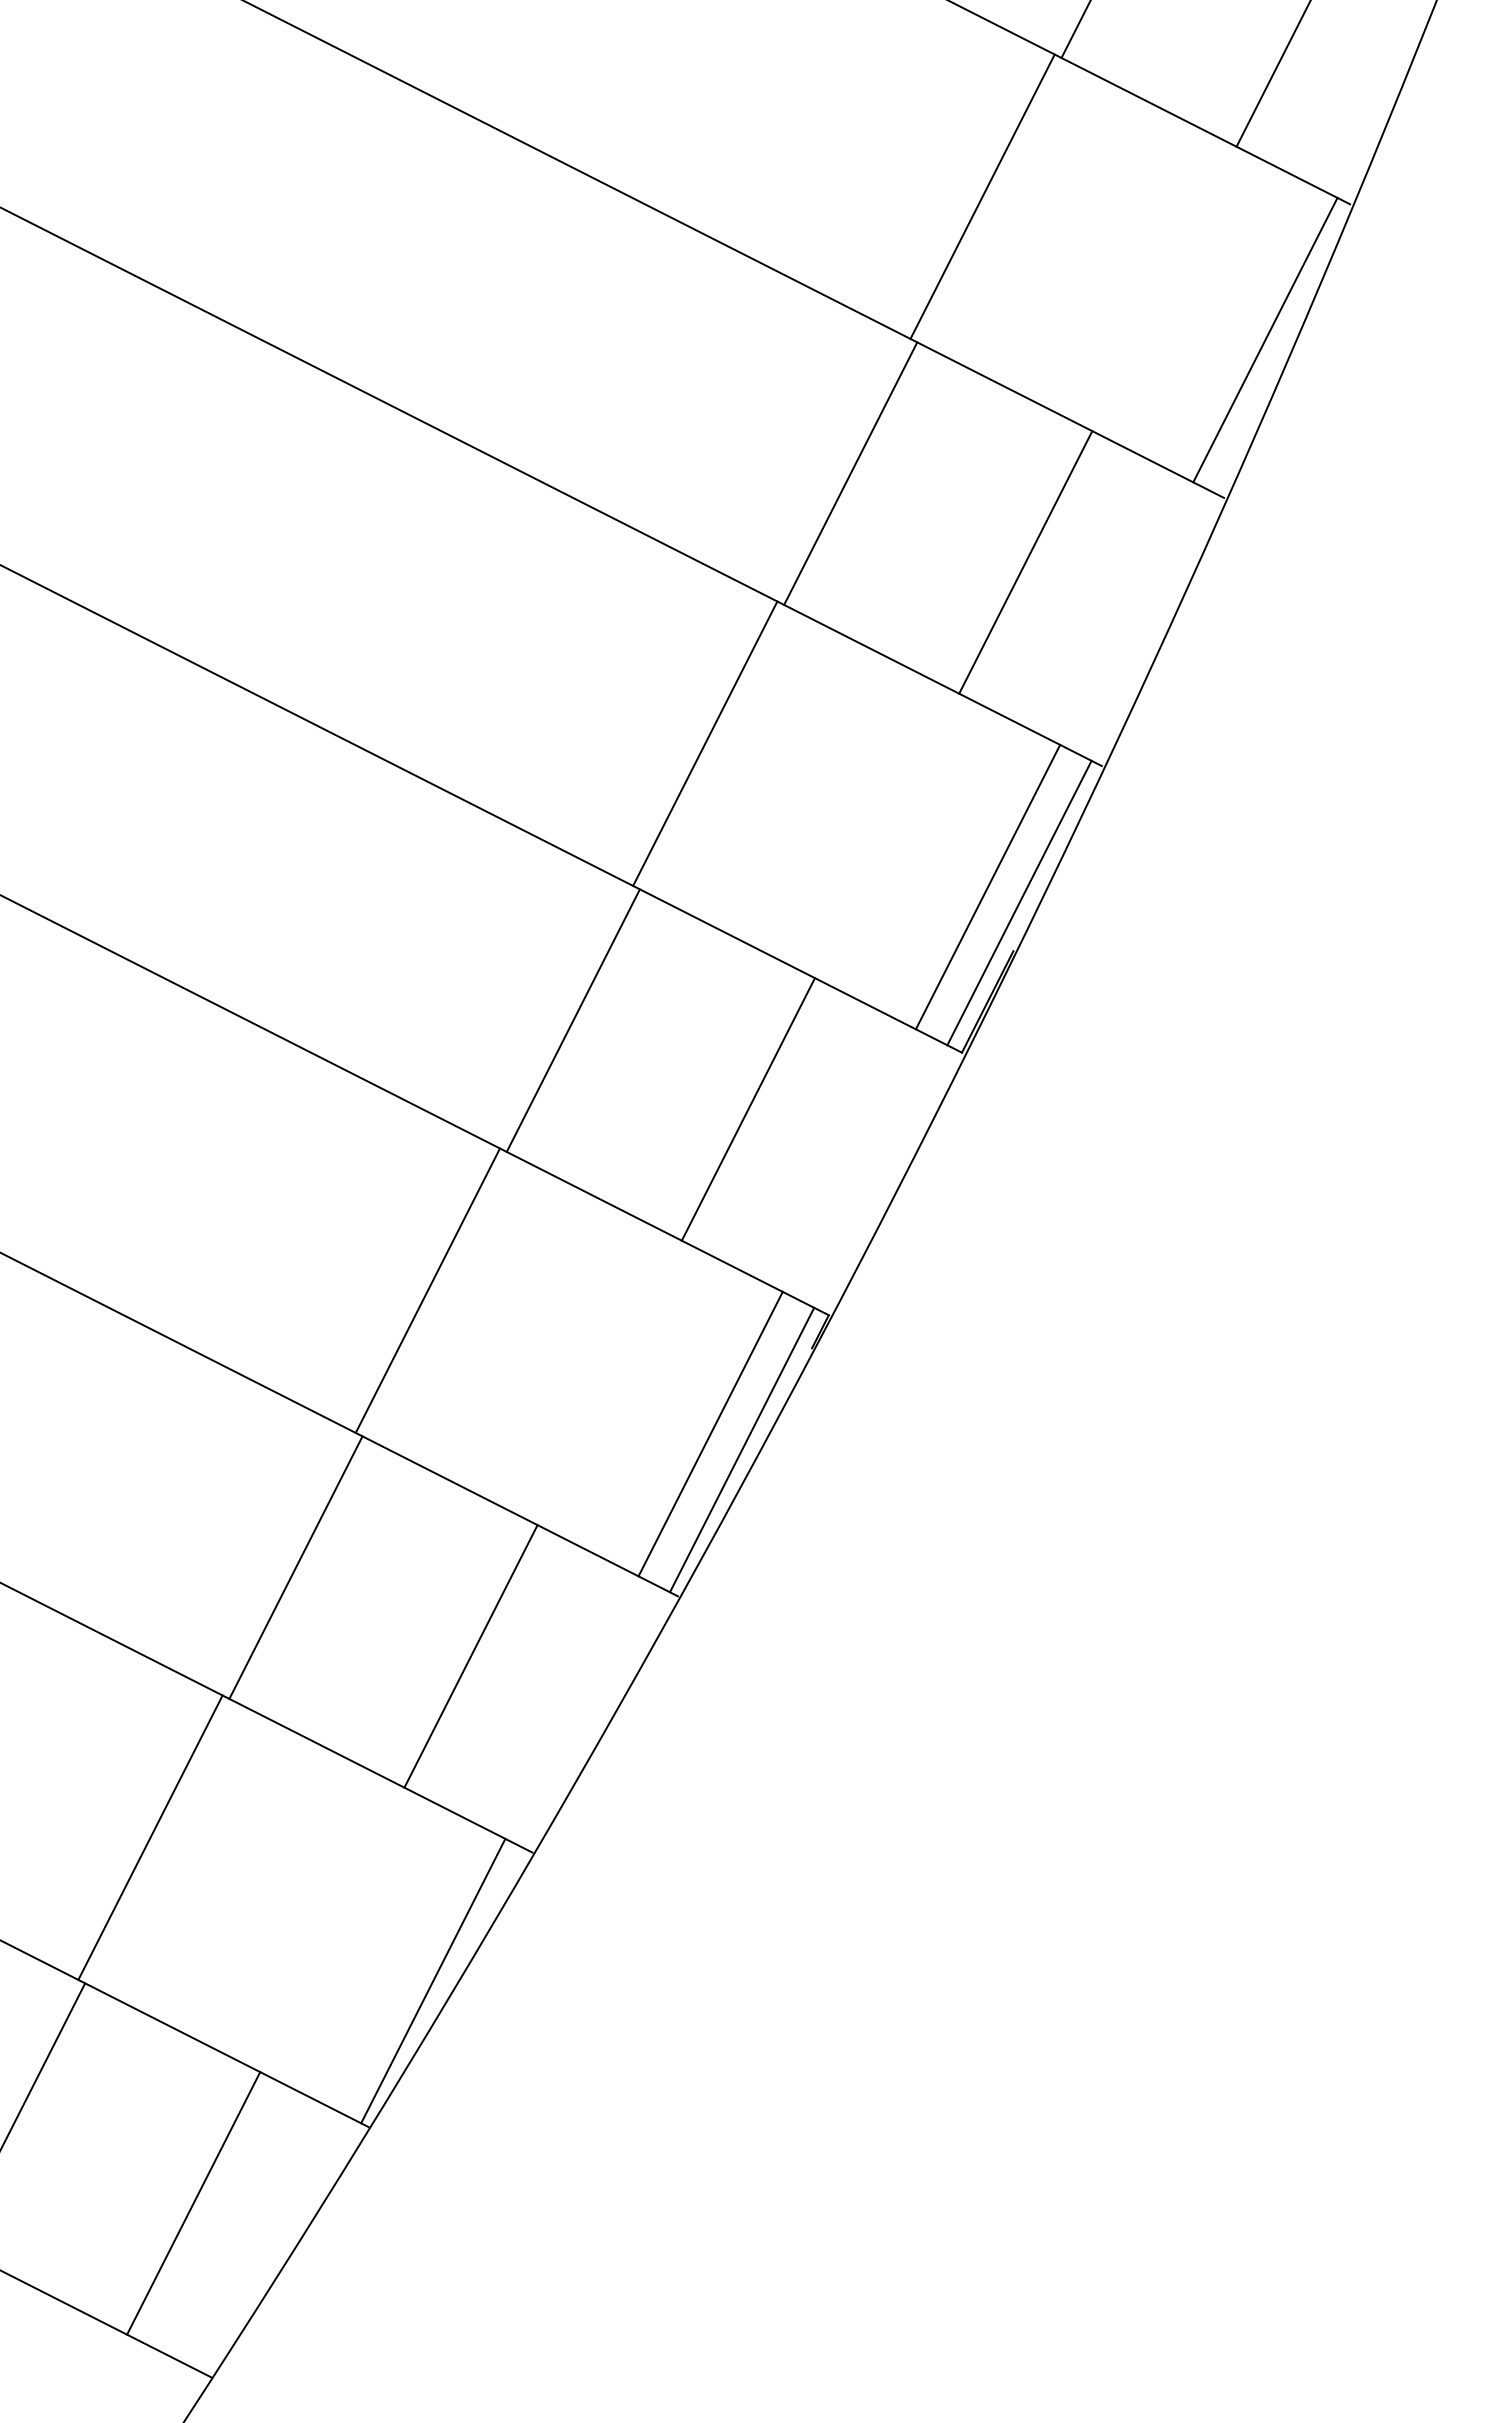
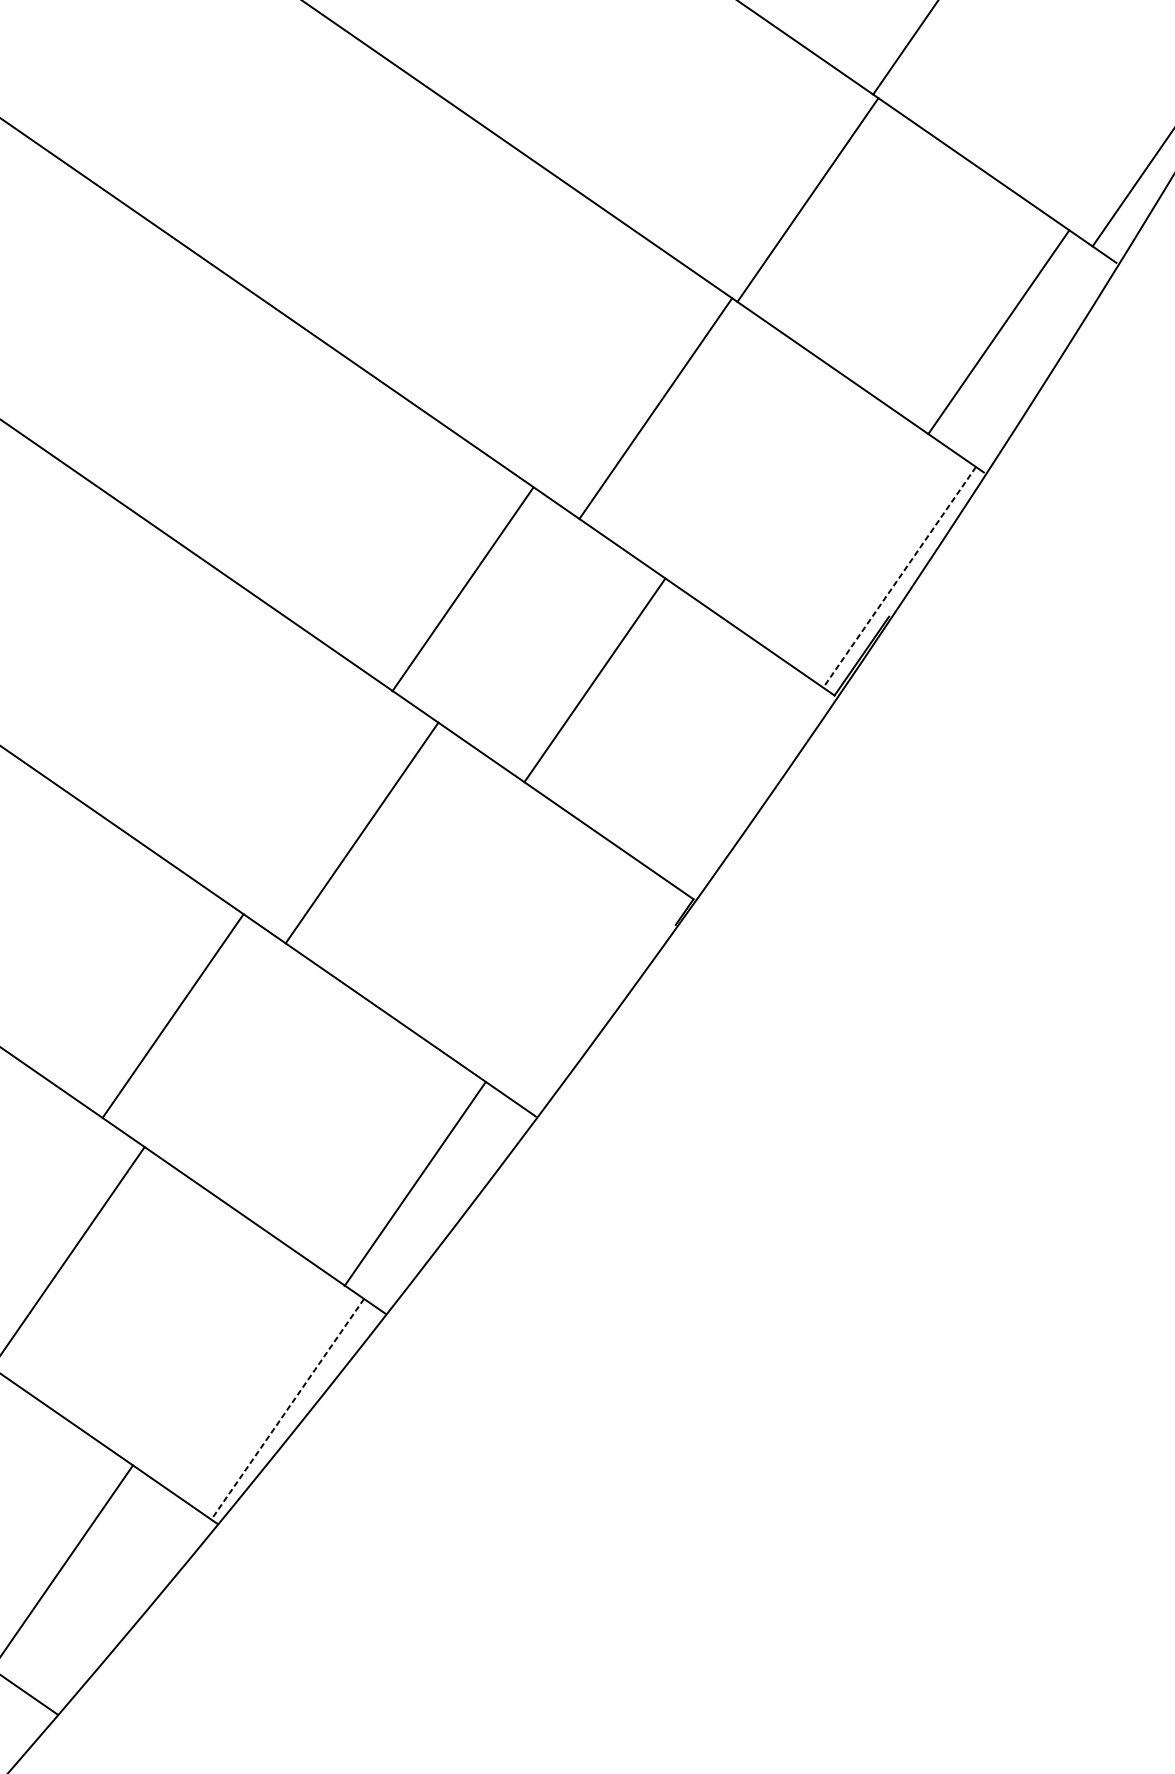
line: (1025, 562) -> (998, 332), moved
line: (987, 886) -> (874, 559), removed
line: (1019, 903) -> (899, 577), solid -> dashed
line: (572, 1020) -> (462, 589), moved
line: (747, 1109) -> (594, 680), moved
line: (710, 1433) -> (581, 984), removed
line: (741, 1449) -> (605, 1001), removed
line: (295, 1567) -> (172, 1015), moved
line: (470, 1656) -> (414, 1184), moved
line: (433, 1981) -> (287, 1409), solid -> dashed

